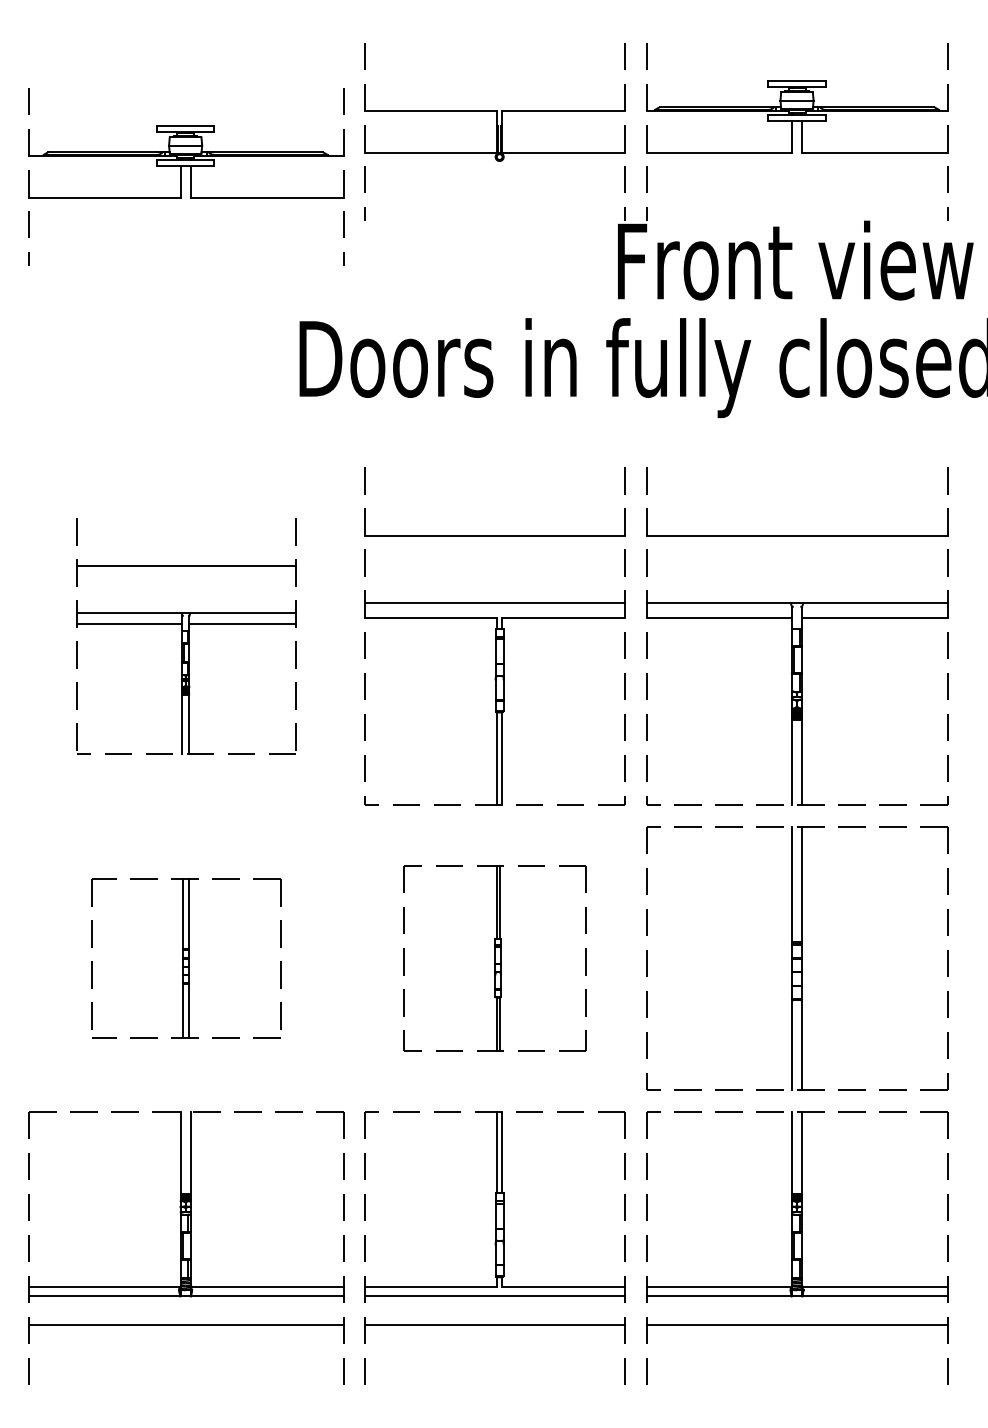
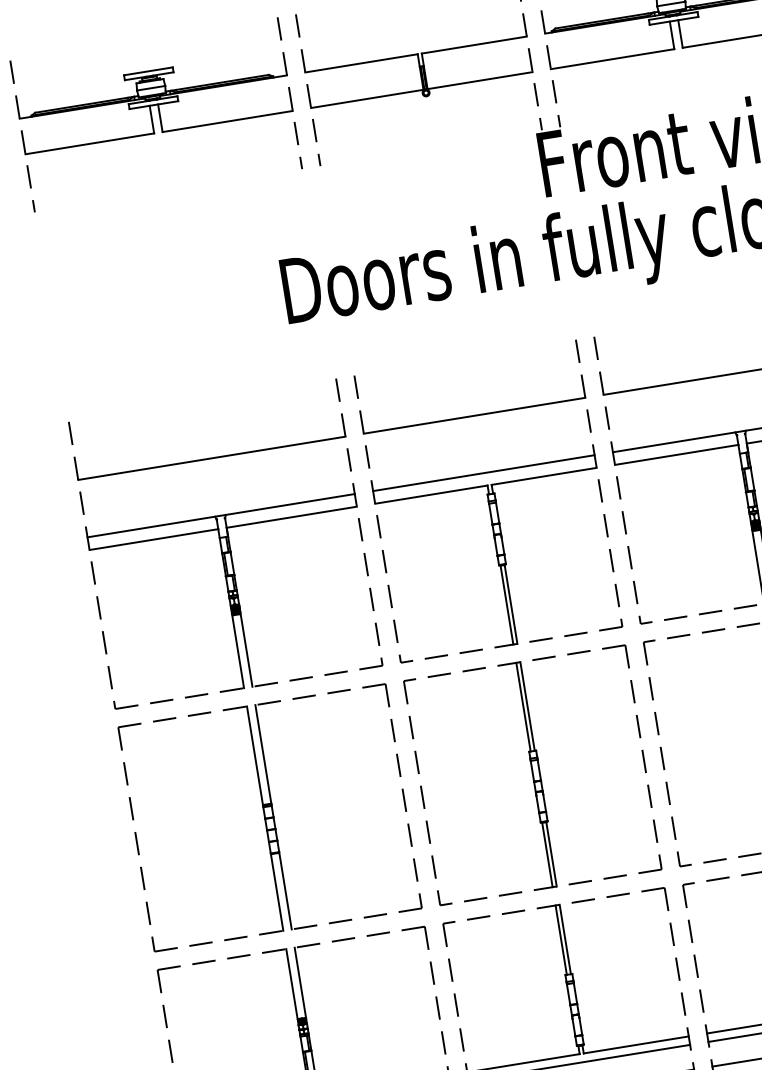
part: (186, 176) -> (156, 114), moved
part: (186, 636) -> (225, 543), size x1.43
part: (186, 958) -> (270, 817), size x1.67
part: (494, 958) -> (532, 775), size x1.43

